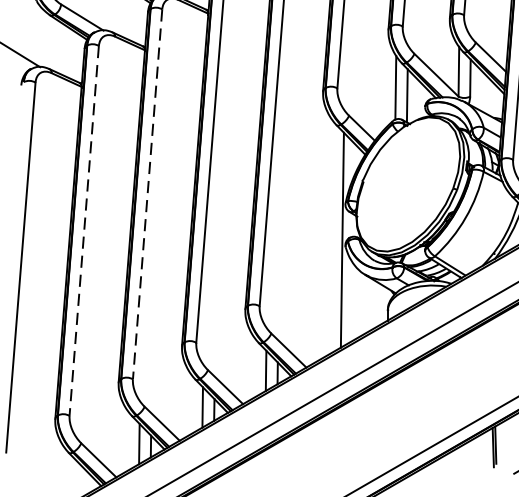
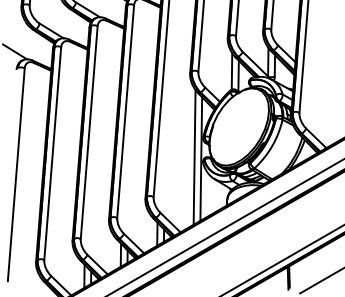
line: (148, 194) -> (89, 132), dashed -> solid
line: (83, 230) -> (52, 153), dashed -> solid
line: (330, 235) -> (194, 156), added

